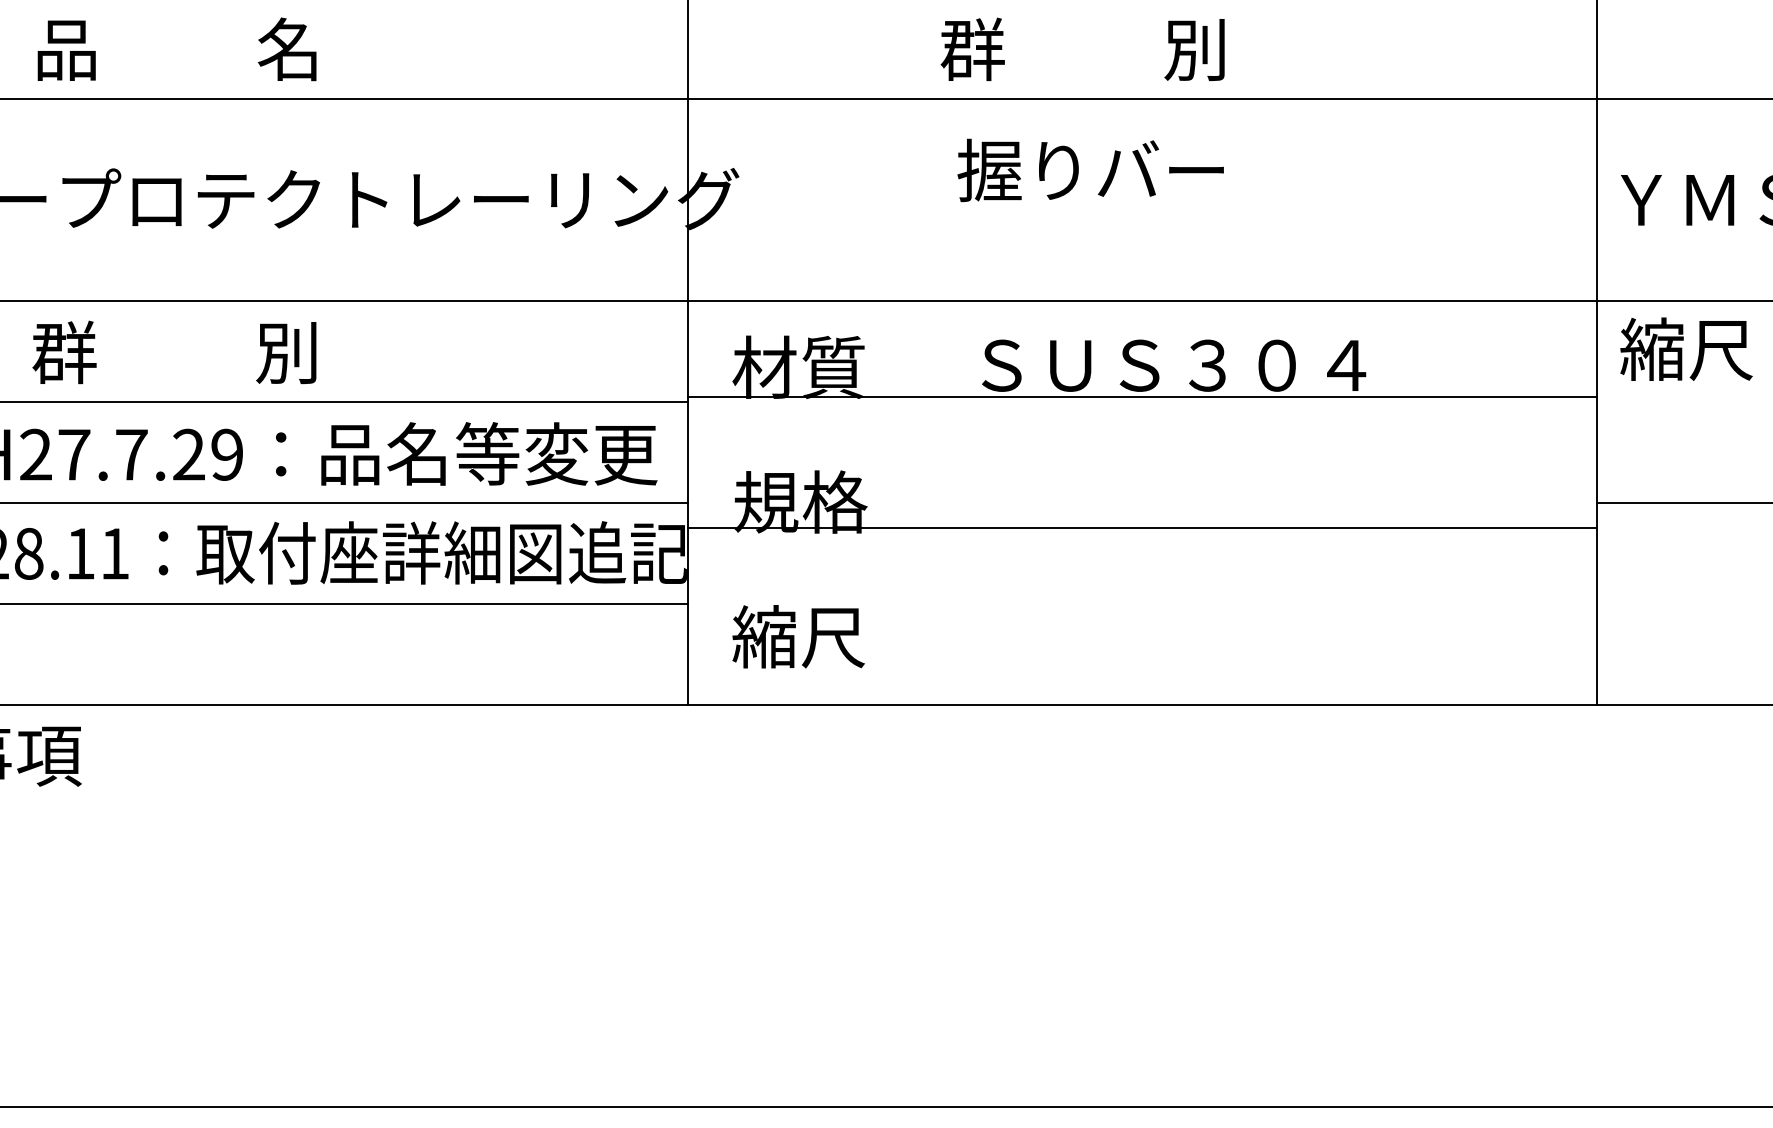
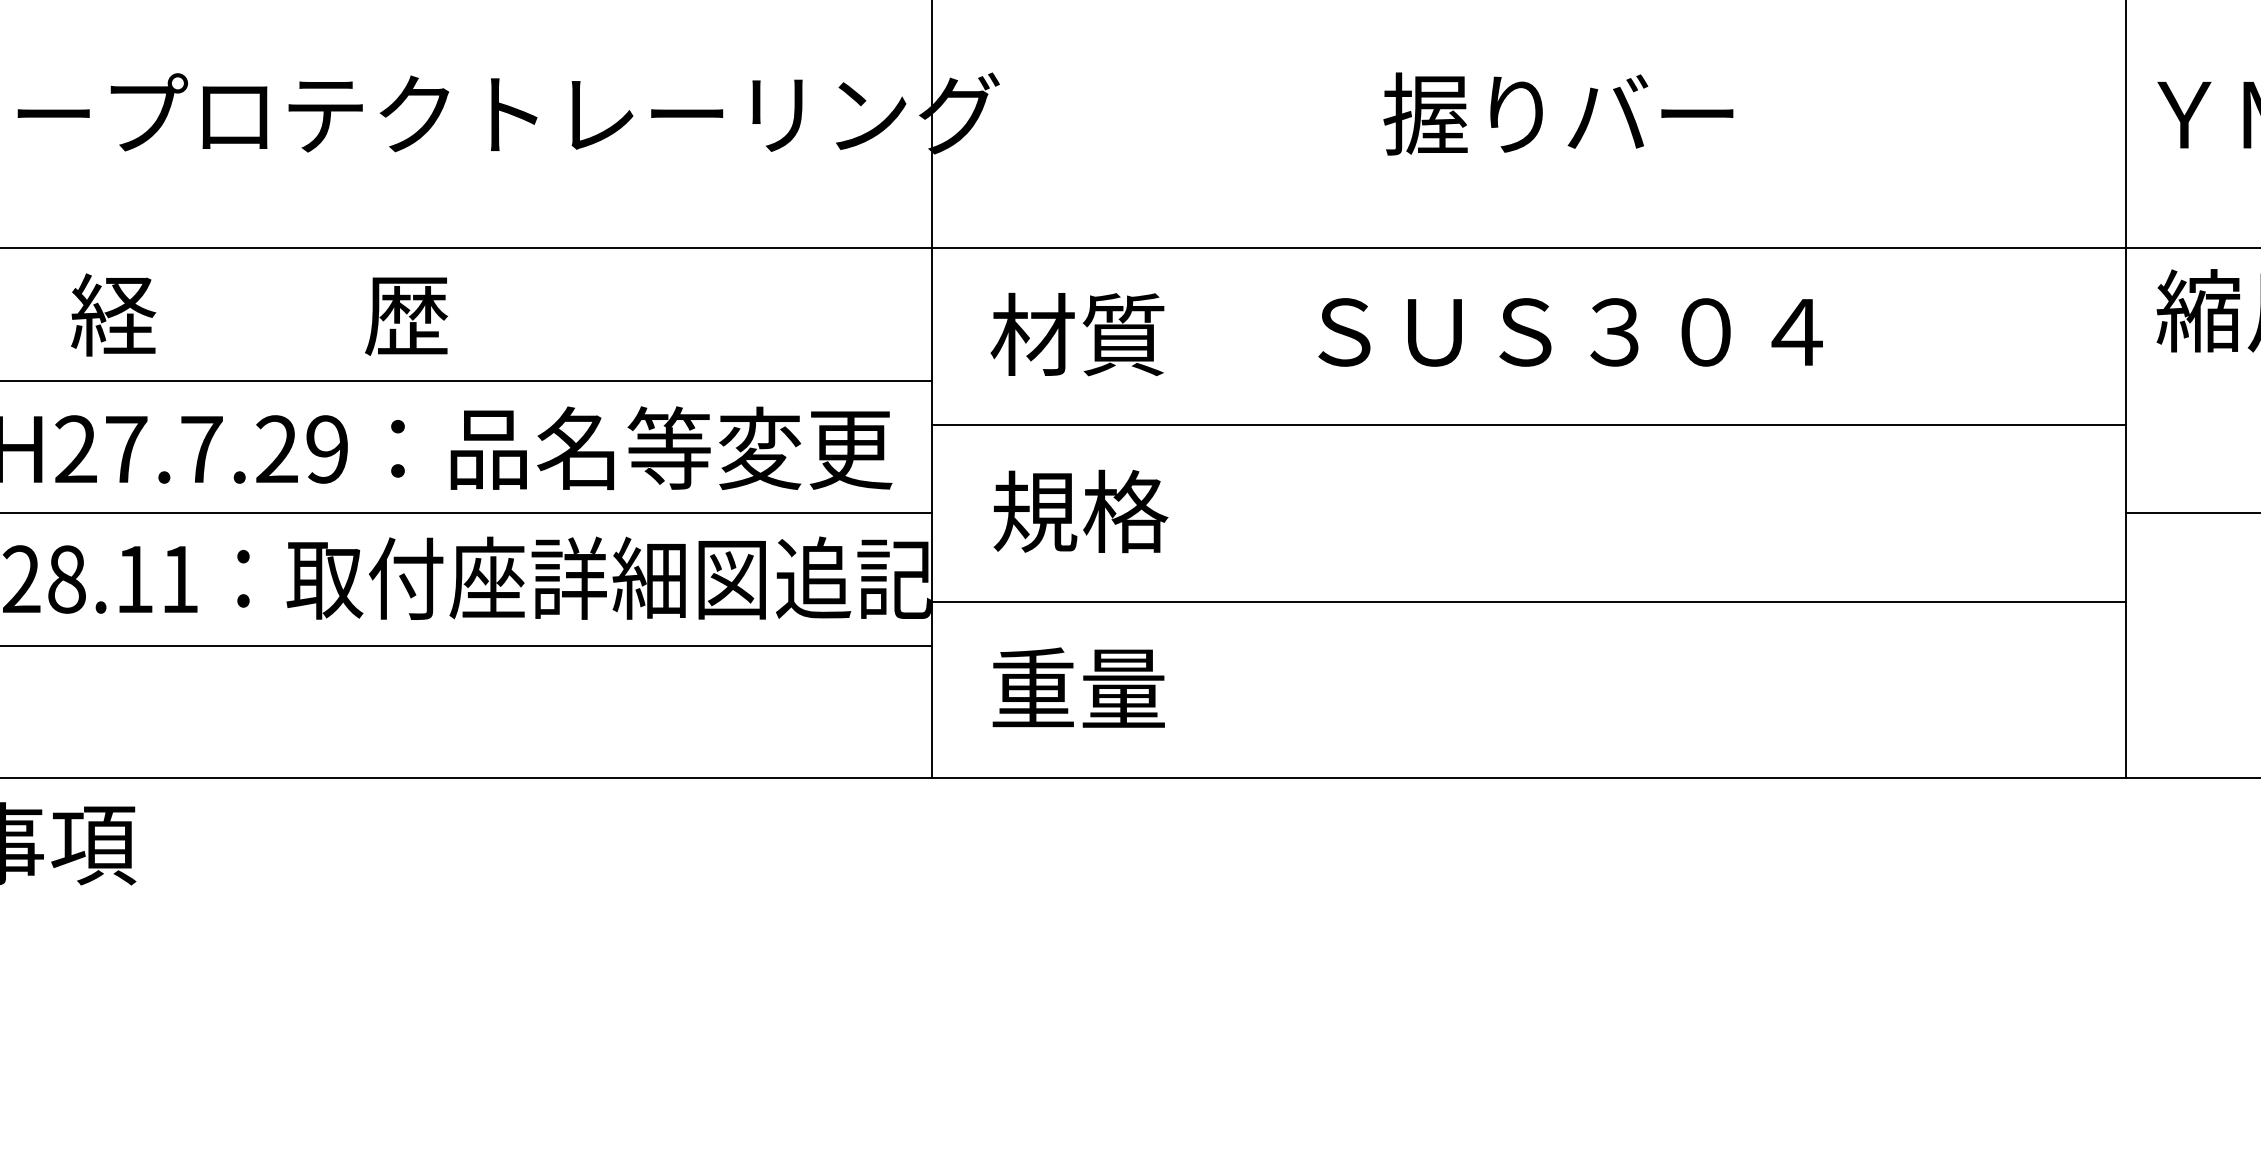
text: (1090, 170) -> (1558, 114), moved
text: (175, 352) -> (259, 315), 群          別 -> 経          歴
line: (1141, 397) -> (1527, 425), moved
line: (1141, 527) -> (1527, 601), moved
text: (798, 636) -> (1077, 688), 縮尺 -> 重量

